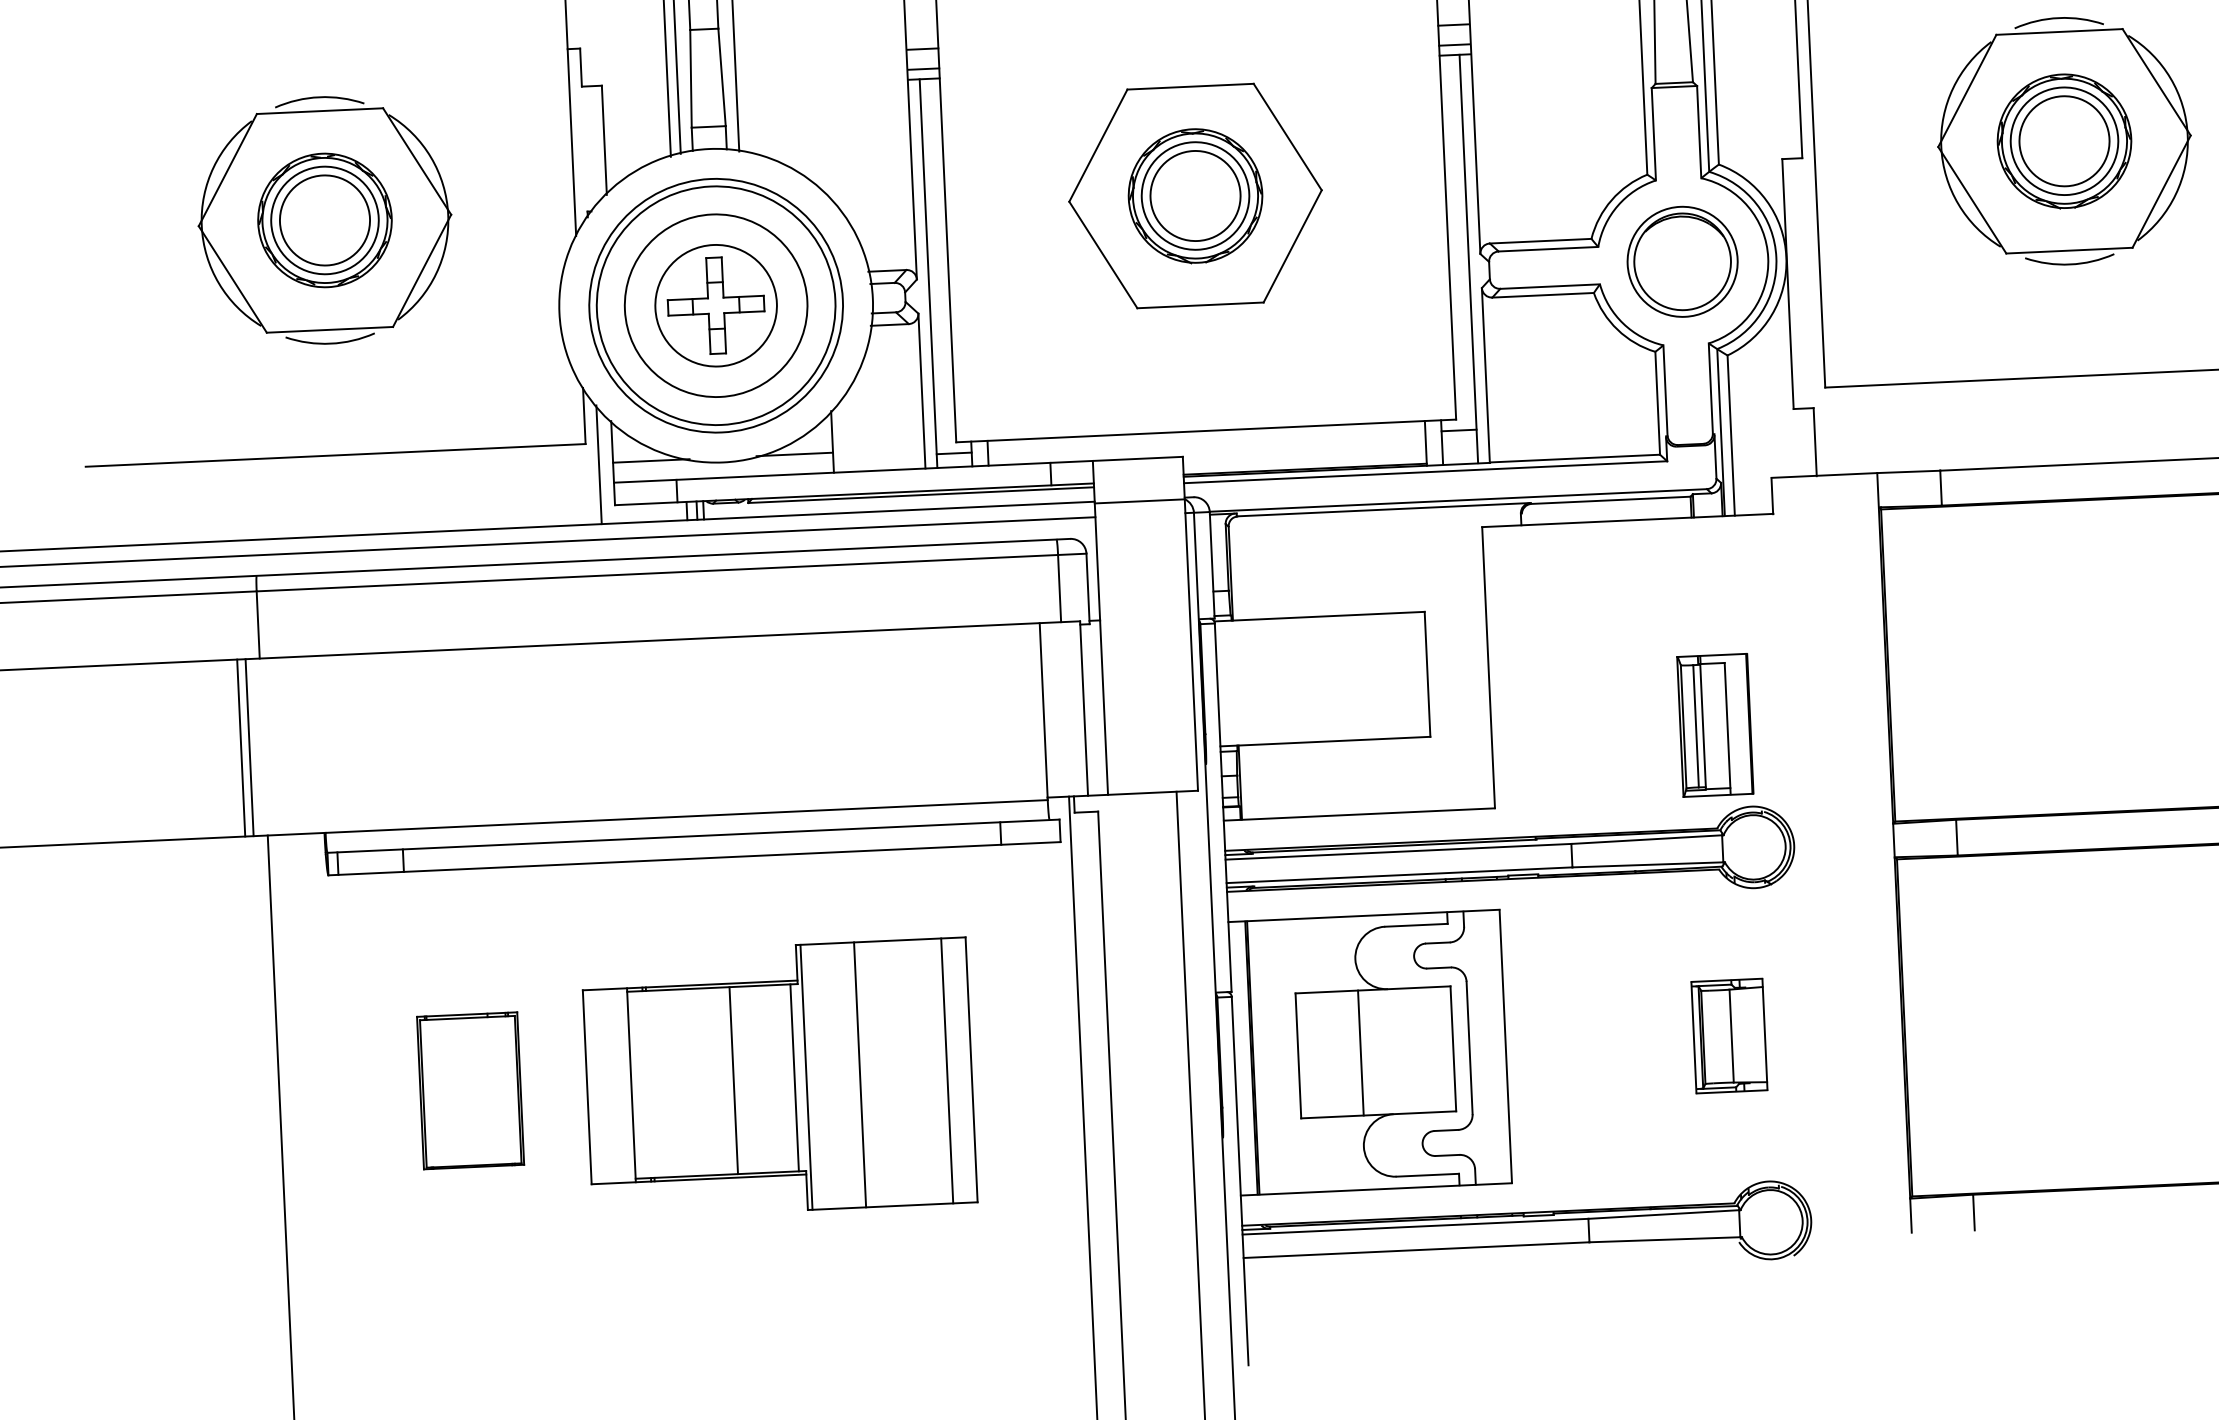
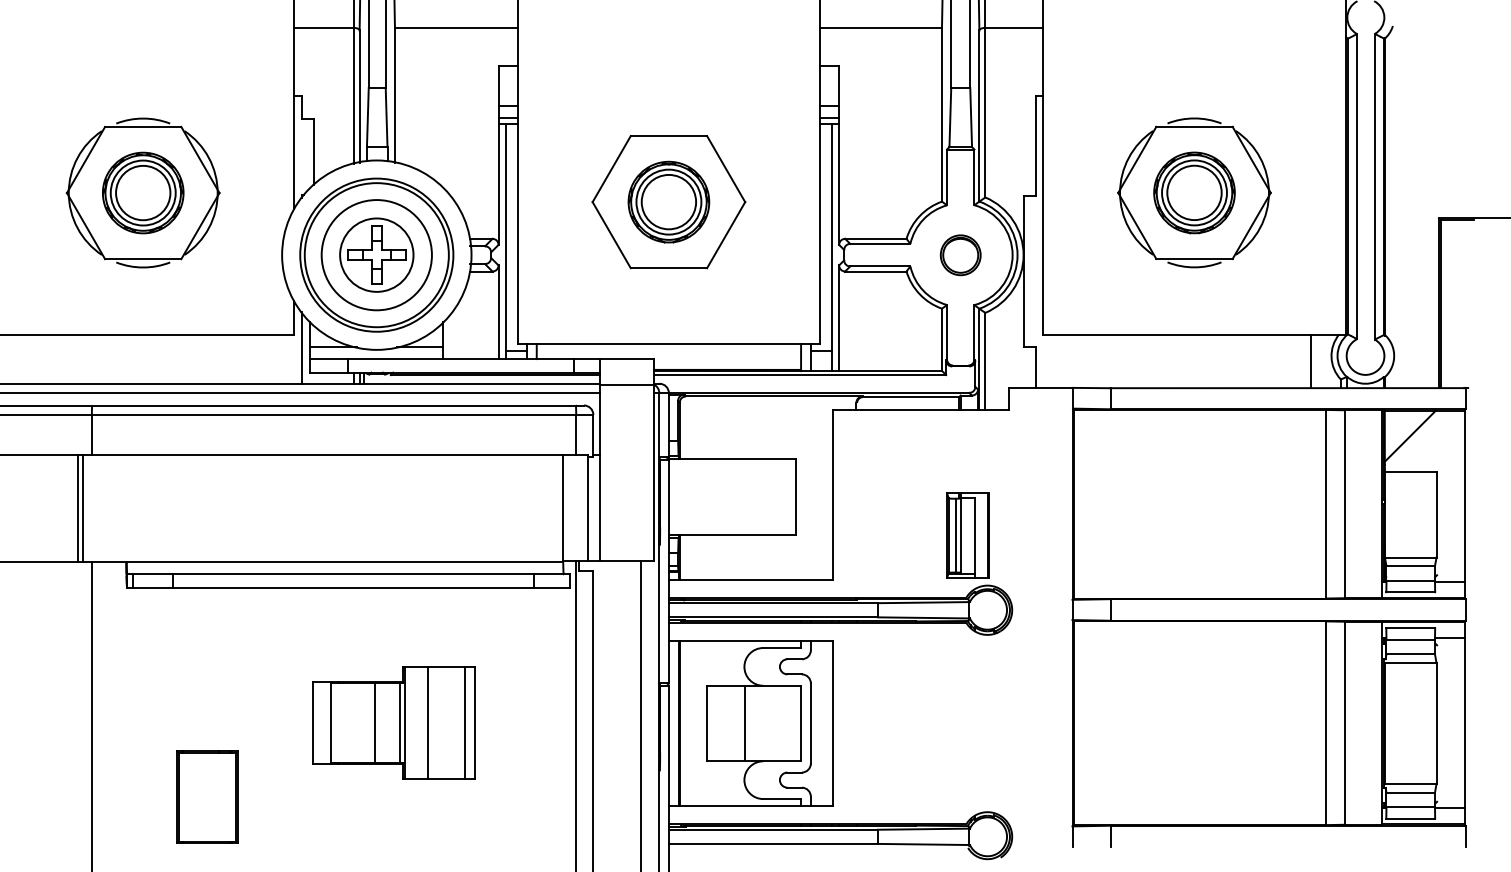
part: (1681, 262) -> (960, 255), size x0.6
part: (1728, 1036) -> (967, 723), removed
part: (778, 1077) -> (393, 722), size x0.7
part: (471, 1090) -> (207, 796), moved

